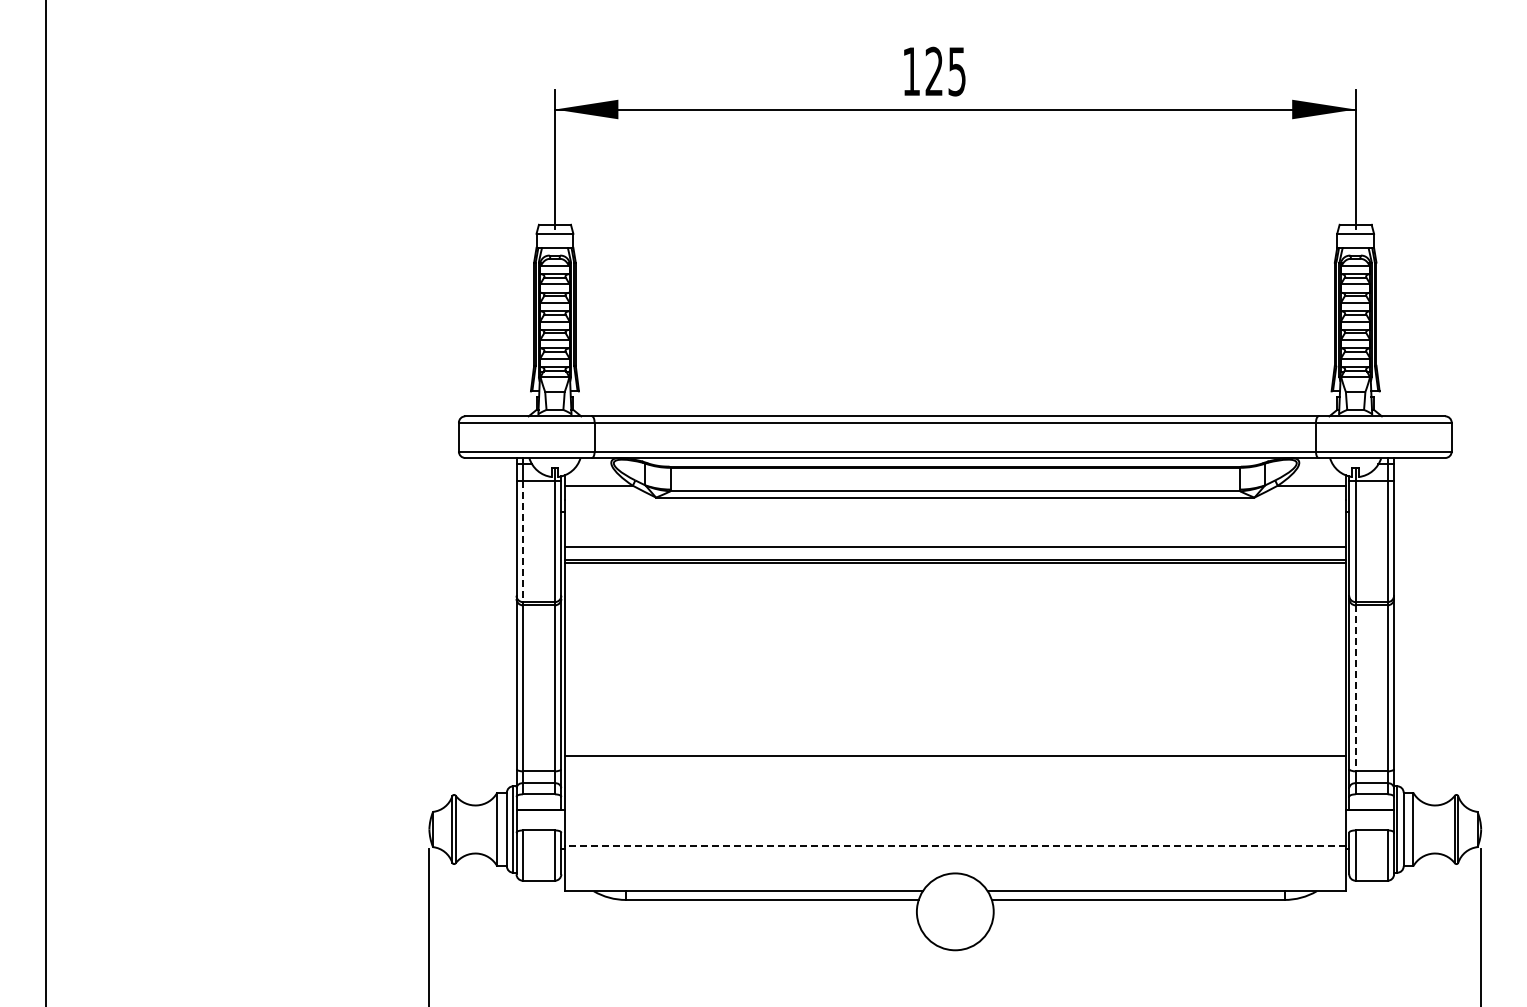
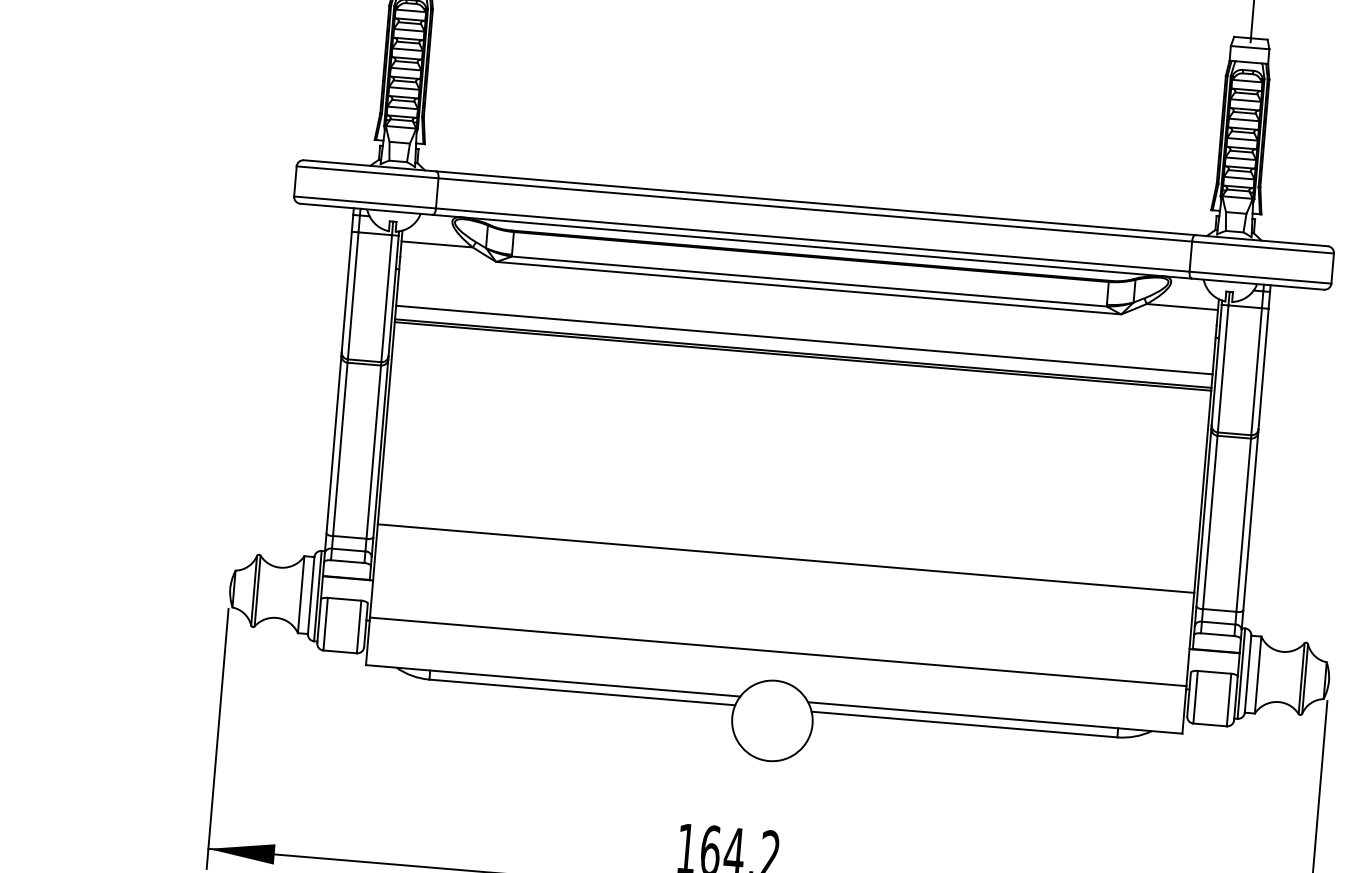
line: (522, 541) -> (352, 296), dashed -> solid
line: (1355, 688) -> (1210, 522), dashed -> solid
line: (955, 845) -> (778, 651), dashed -> solid

